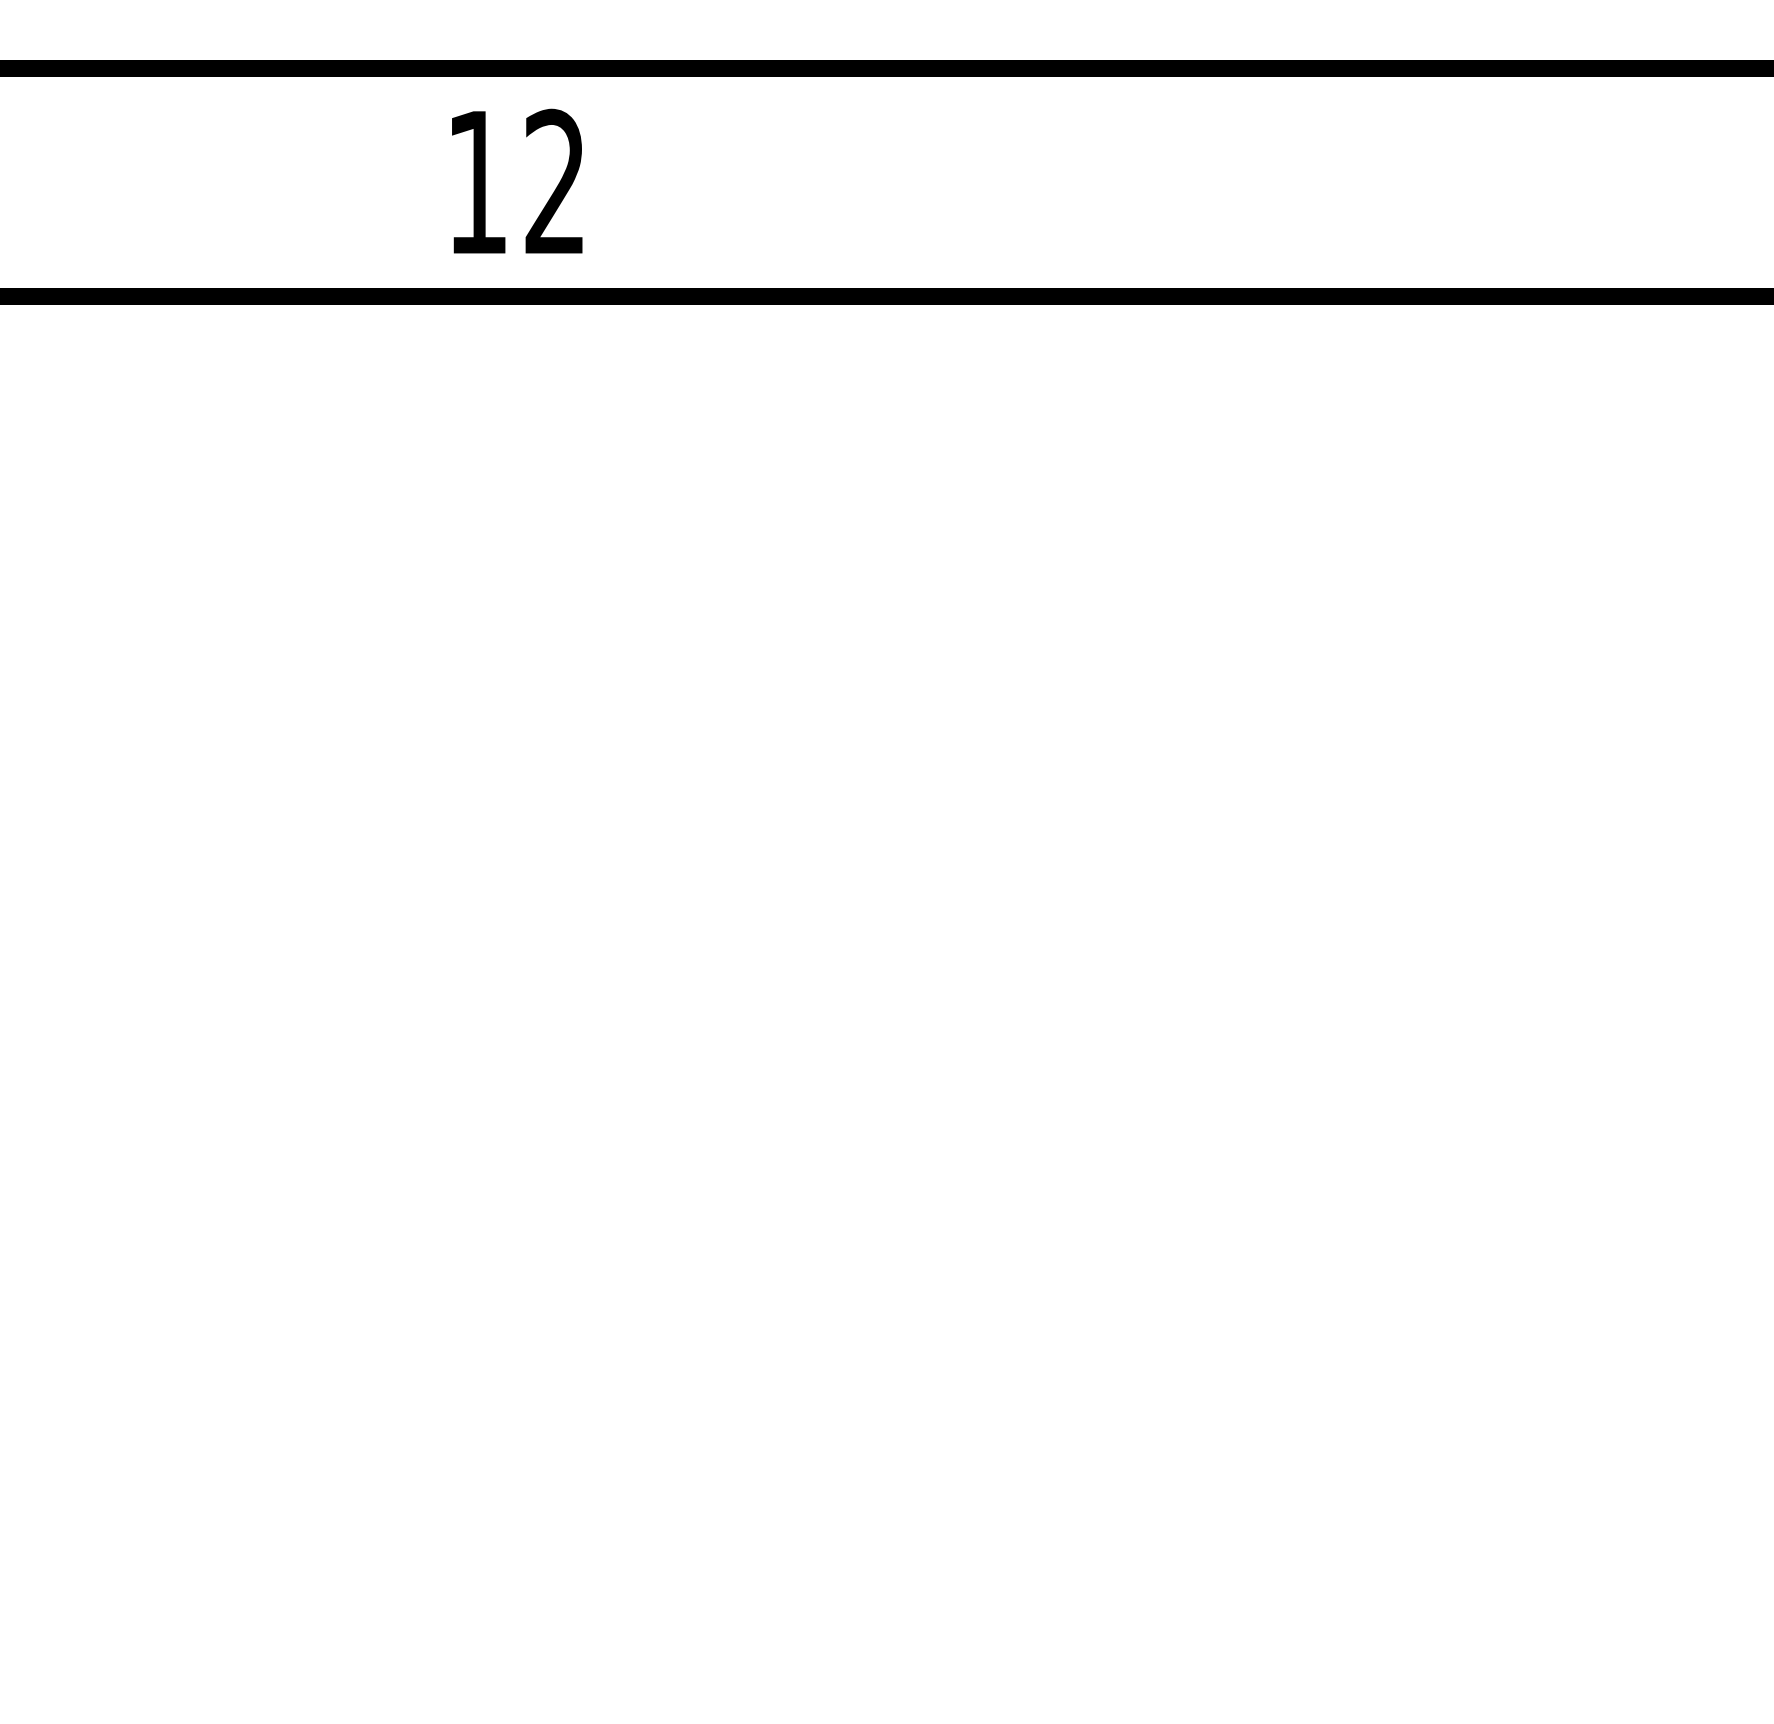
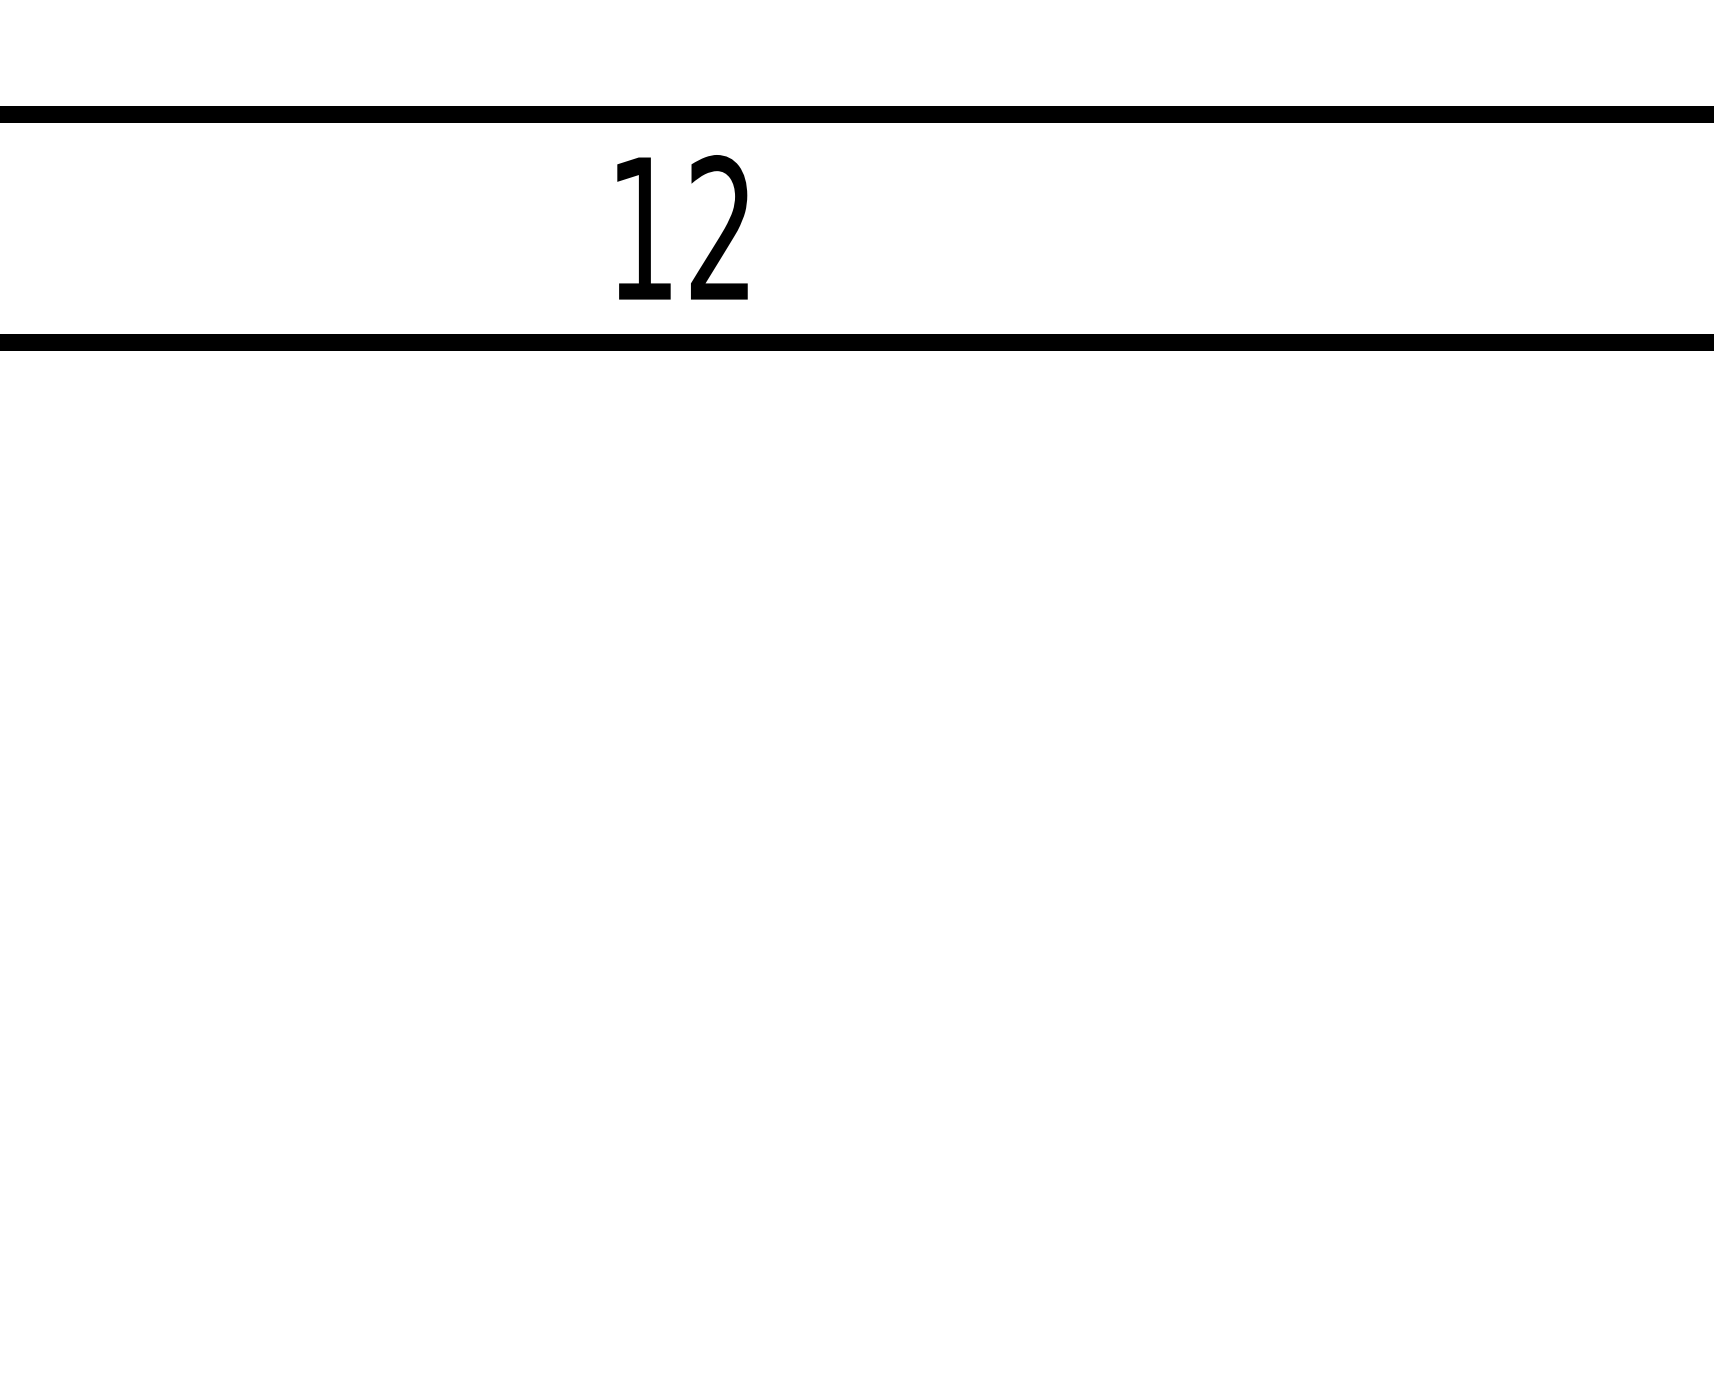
text: (517, 180) -> (682, 226), moved

